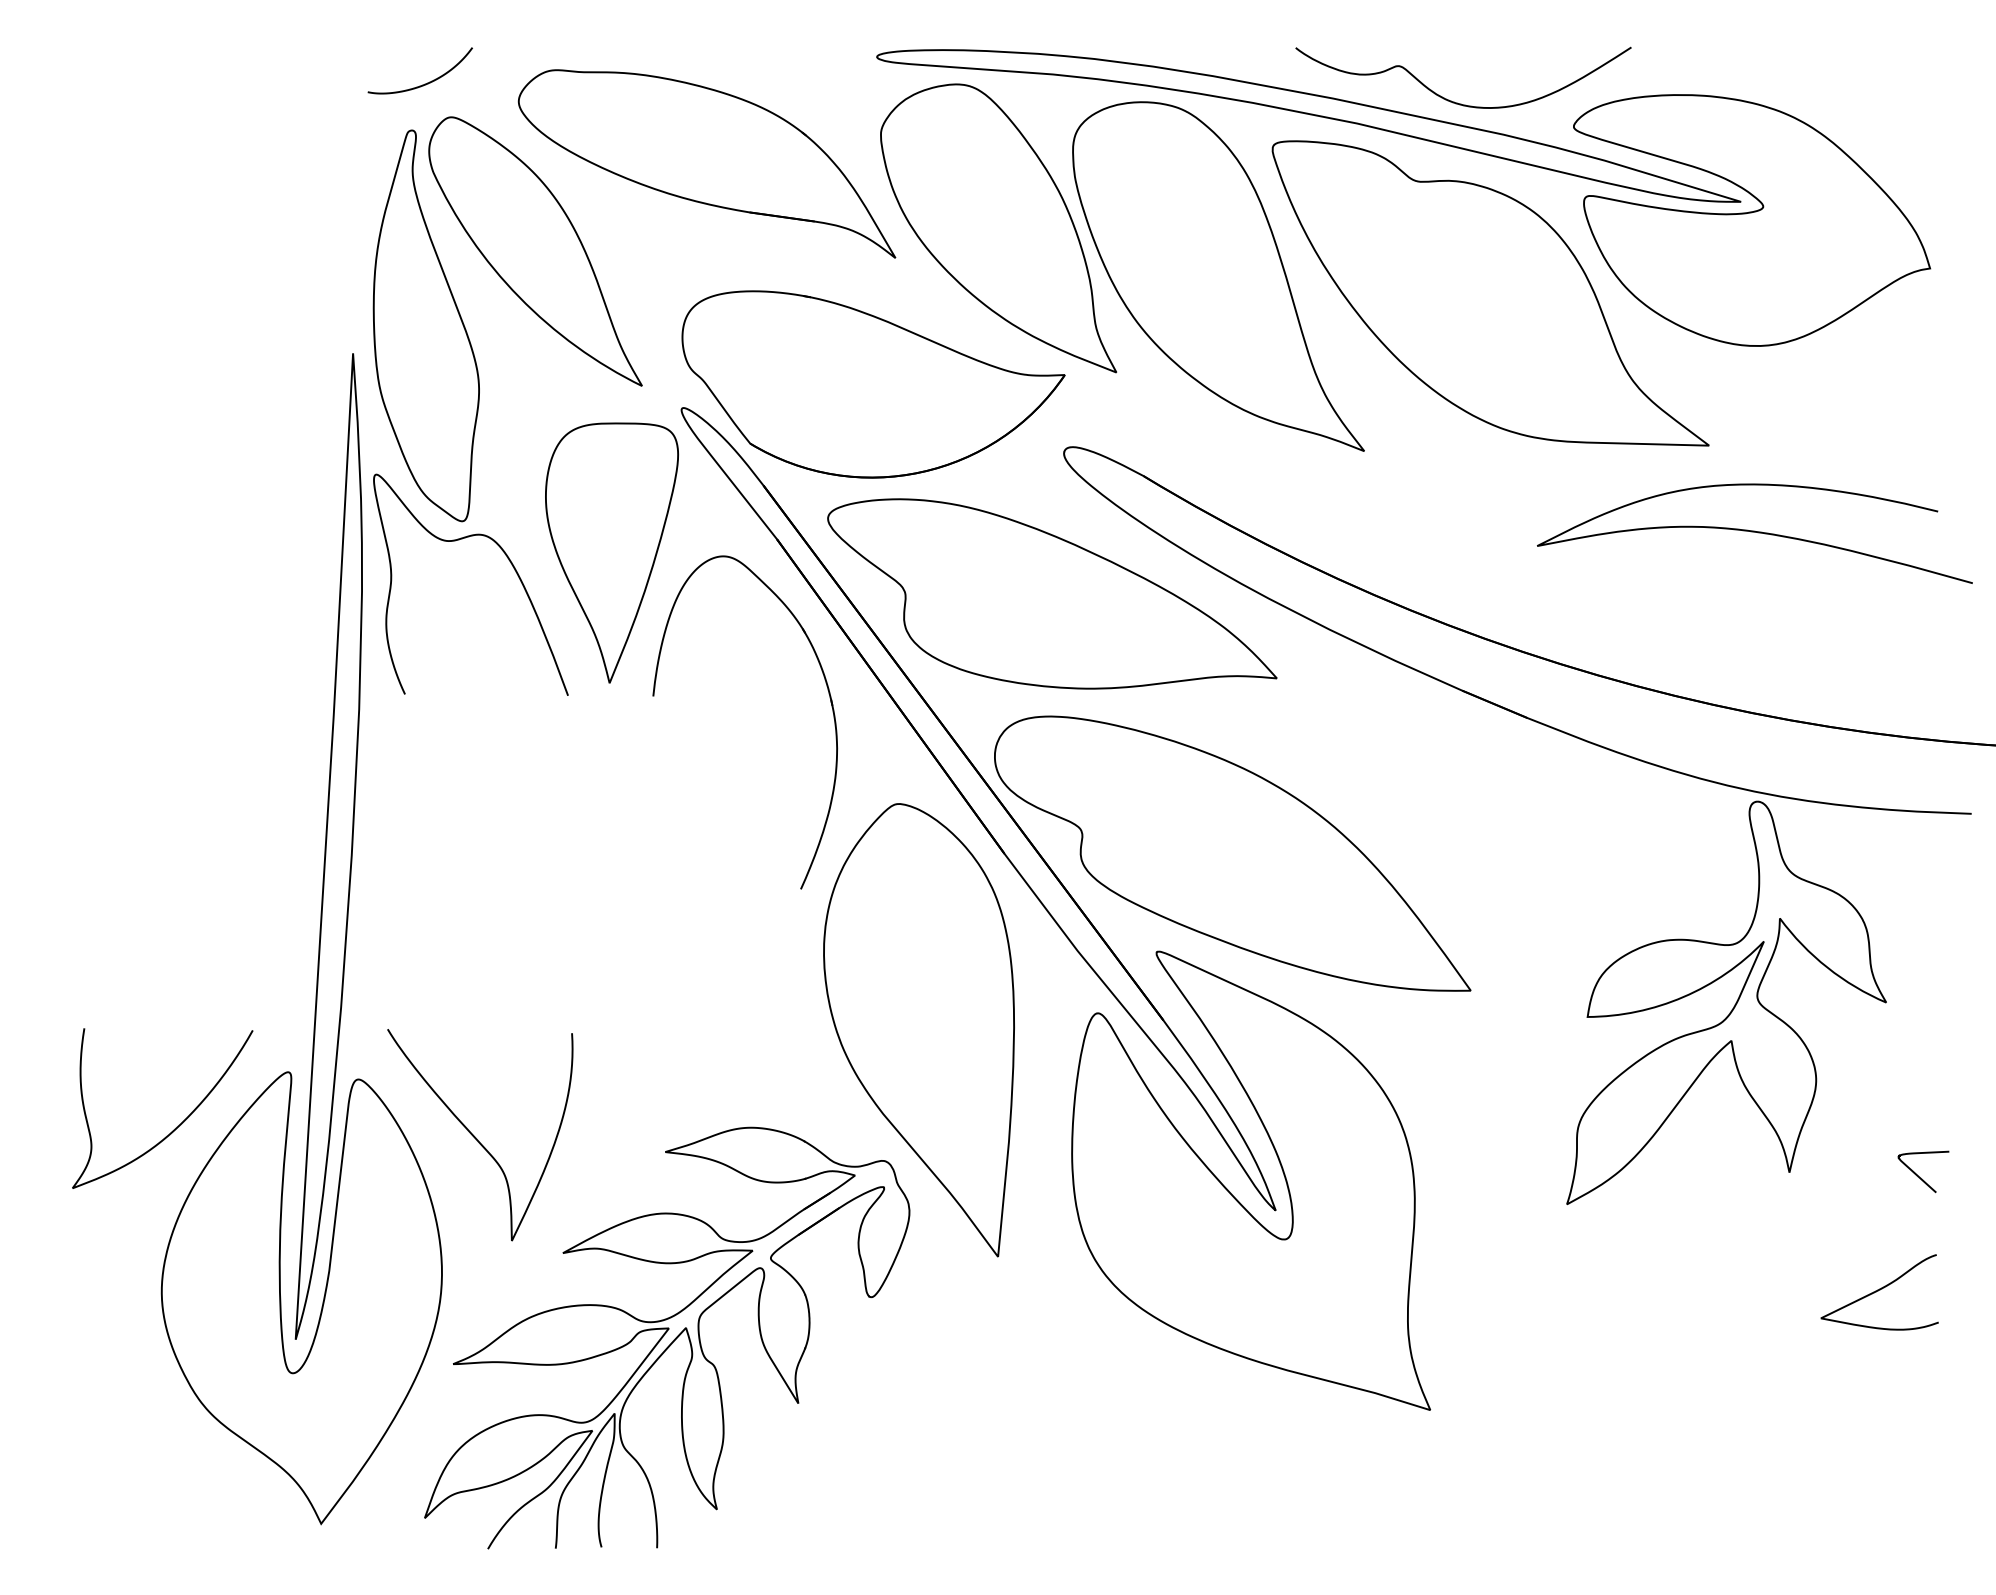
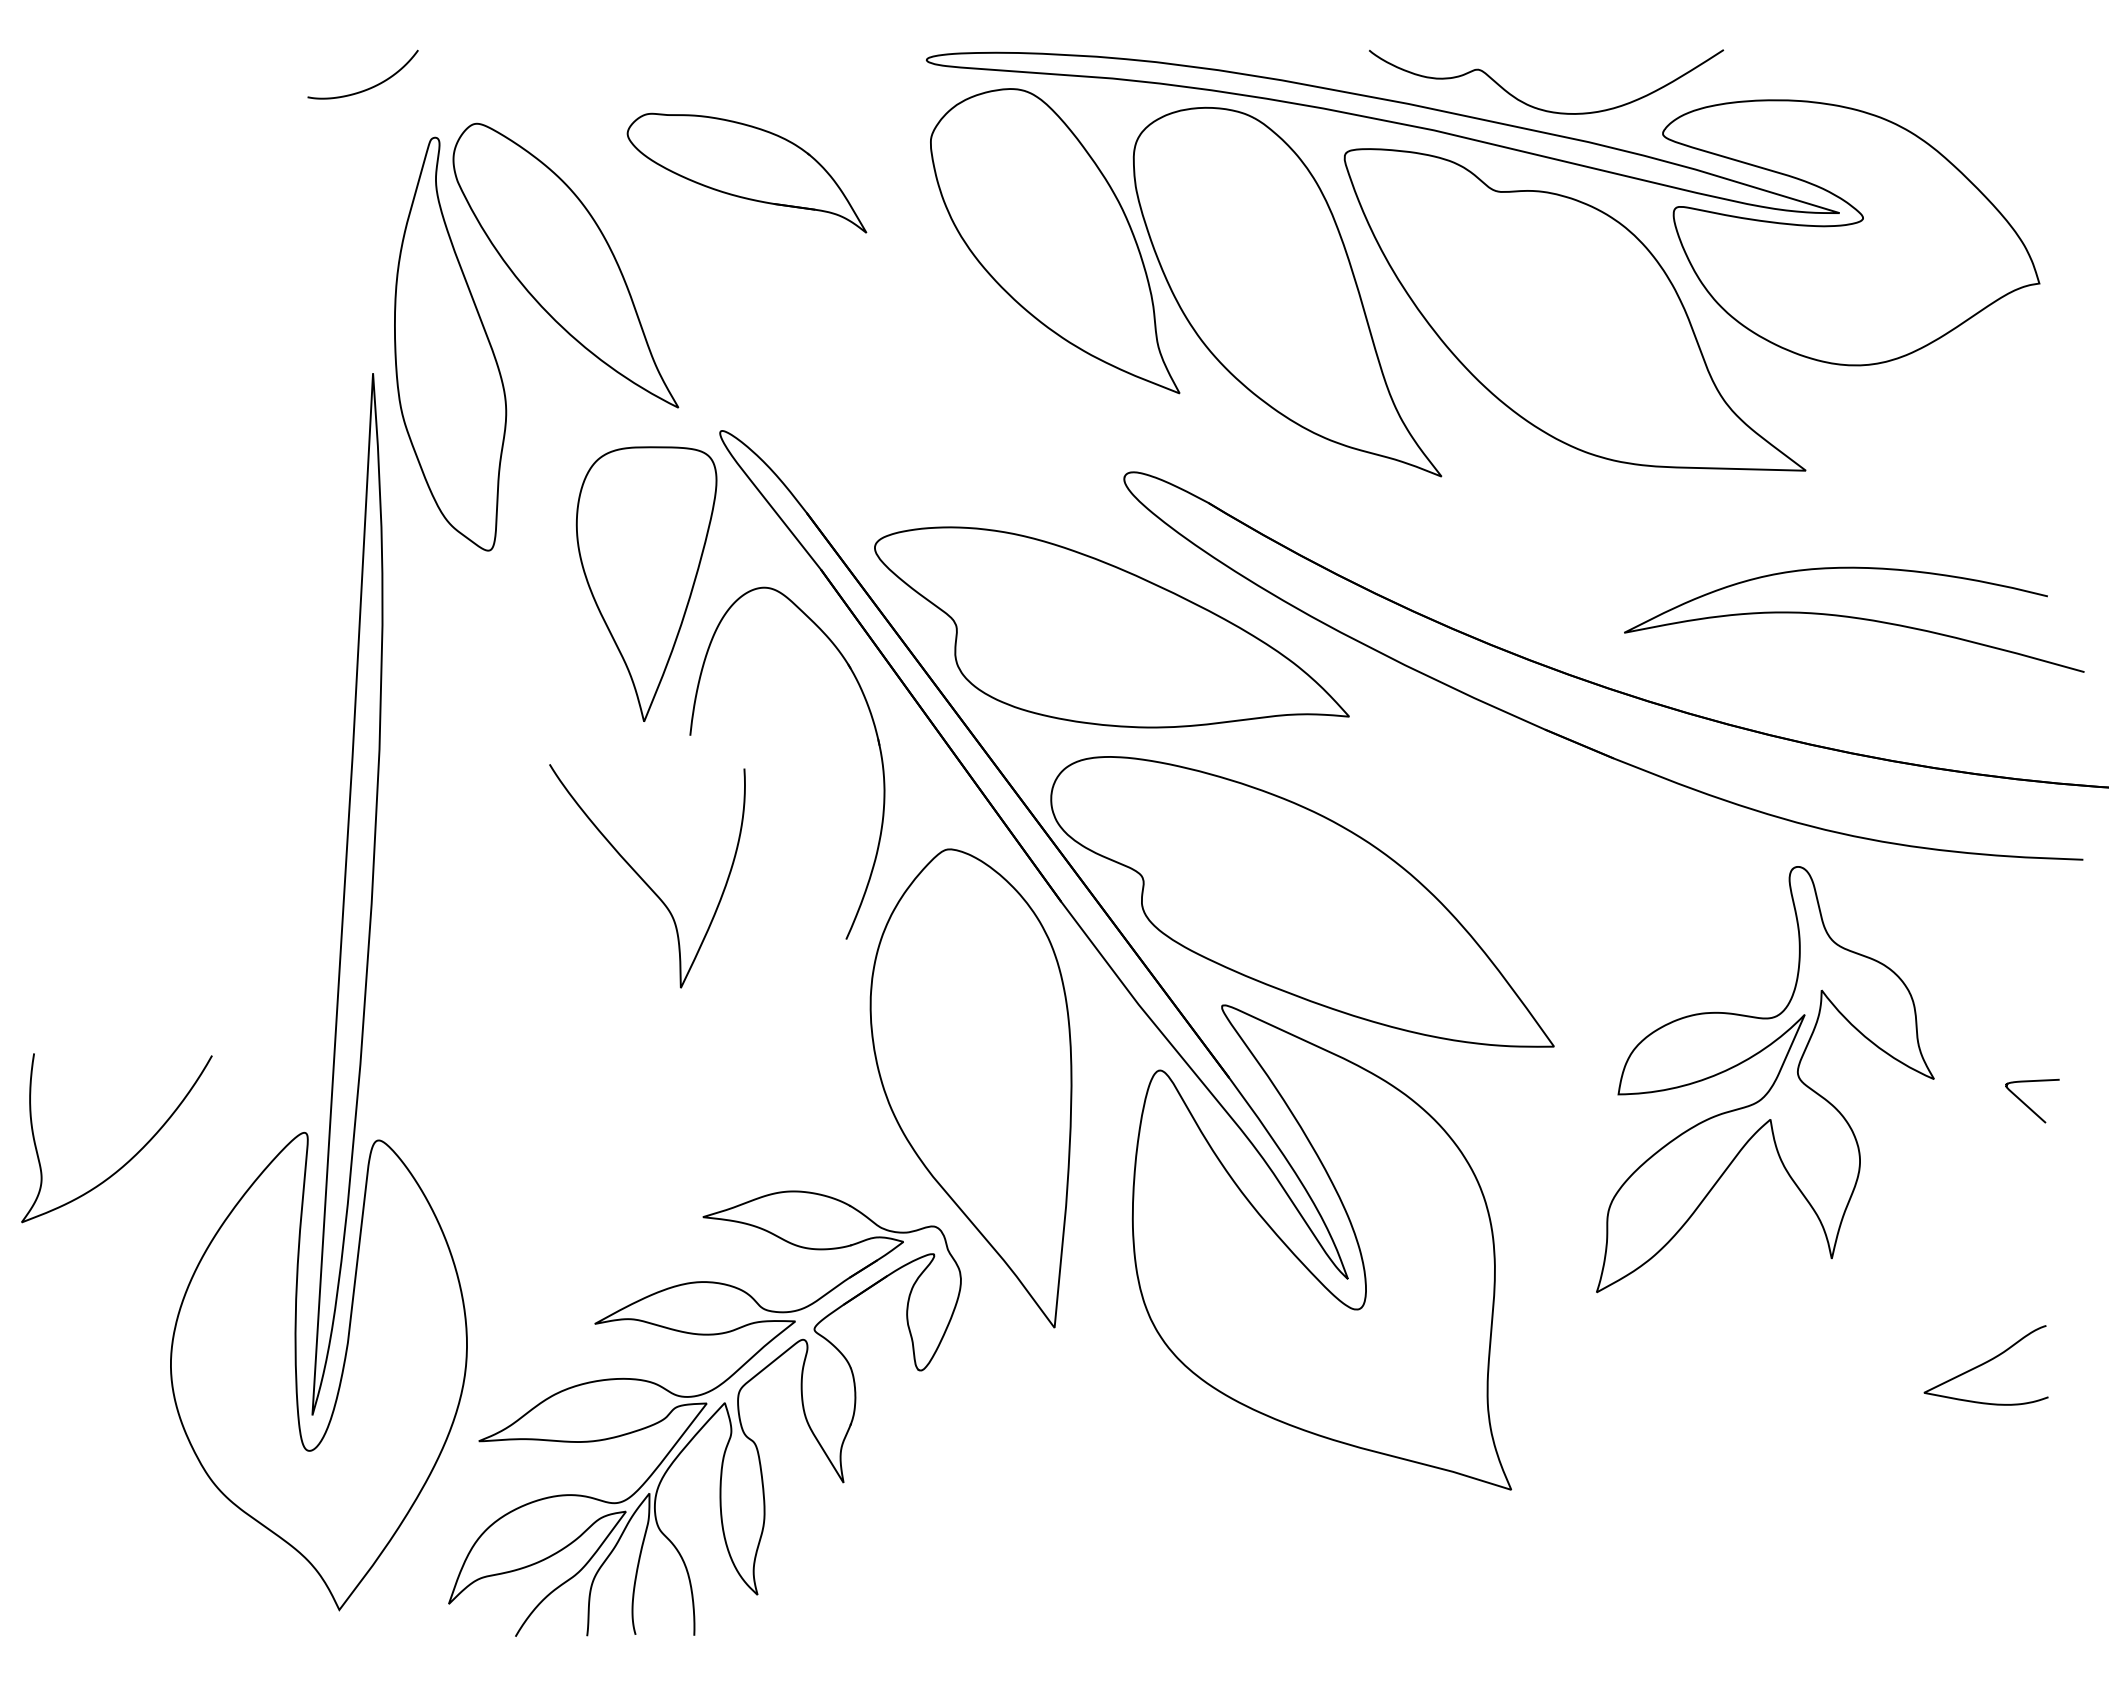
curve: (426, 82) -> (369, 87), moved
part: (706, 164) -> (746, 173), size x0.6
part: (873, 383) -> (922, 405), removed
curve: (1755, 532) -> (1854, 618), moved
curve: (510, 563) -> (539, 595), removed
part: (1733, 1006) -> (1772, 1083), moved
curve: (178, 1124) -> (133, 1155), moved
curve: (476, 1138) -> (643, 879), moved
curve: (1920, 1177) -> (2029, 1106), moved

